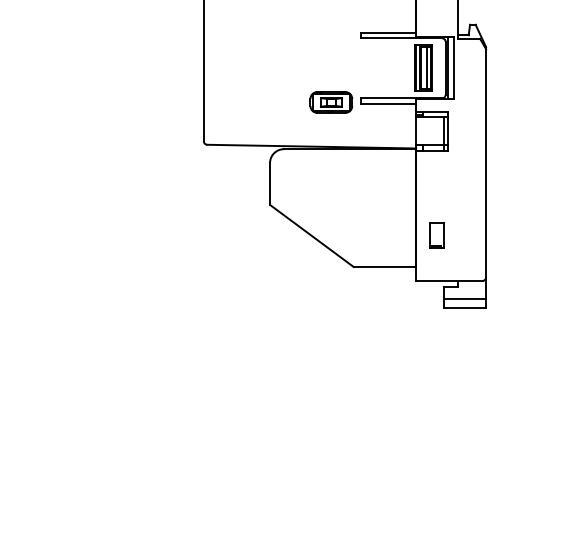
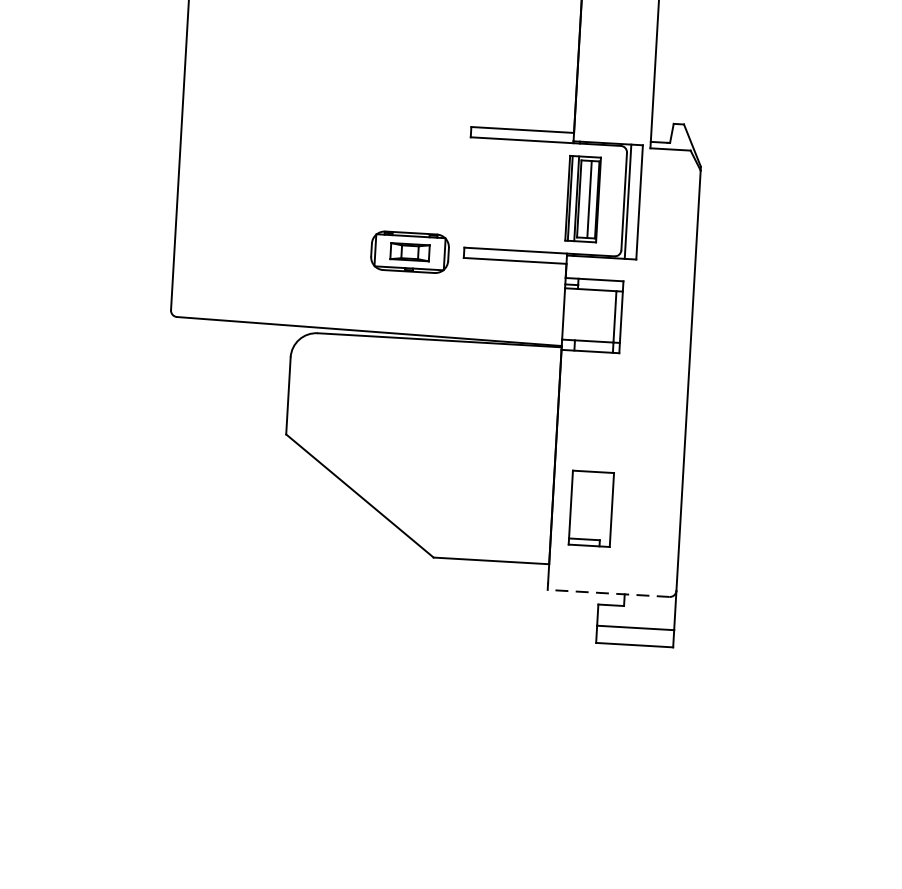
part: (436, 235) -> (589, 508), size x1.6
line: (449, 280) -> (608, 592), solid -> dashed

